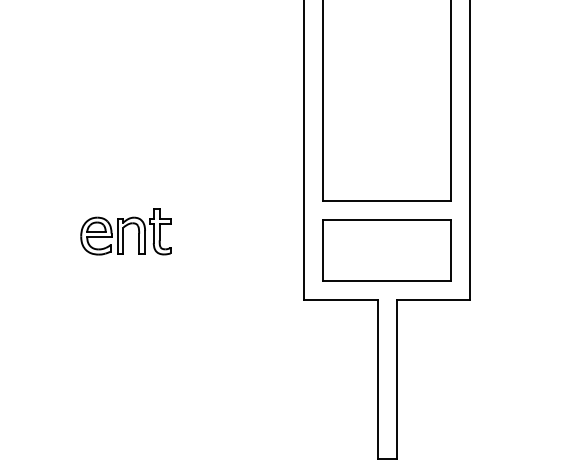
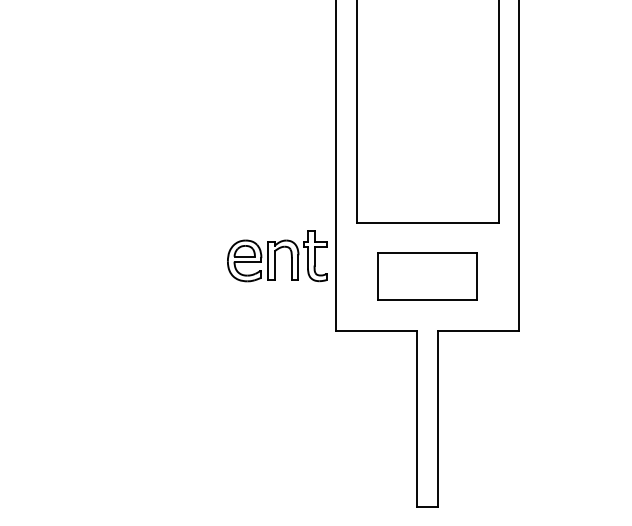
part: (125, 231) -> (276, 255), moved
part: (386, 250) -> (426, 276), size x0.7

